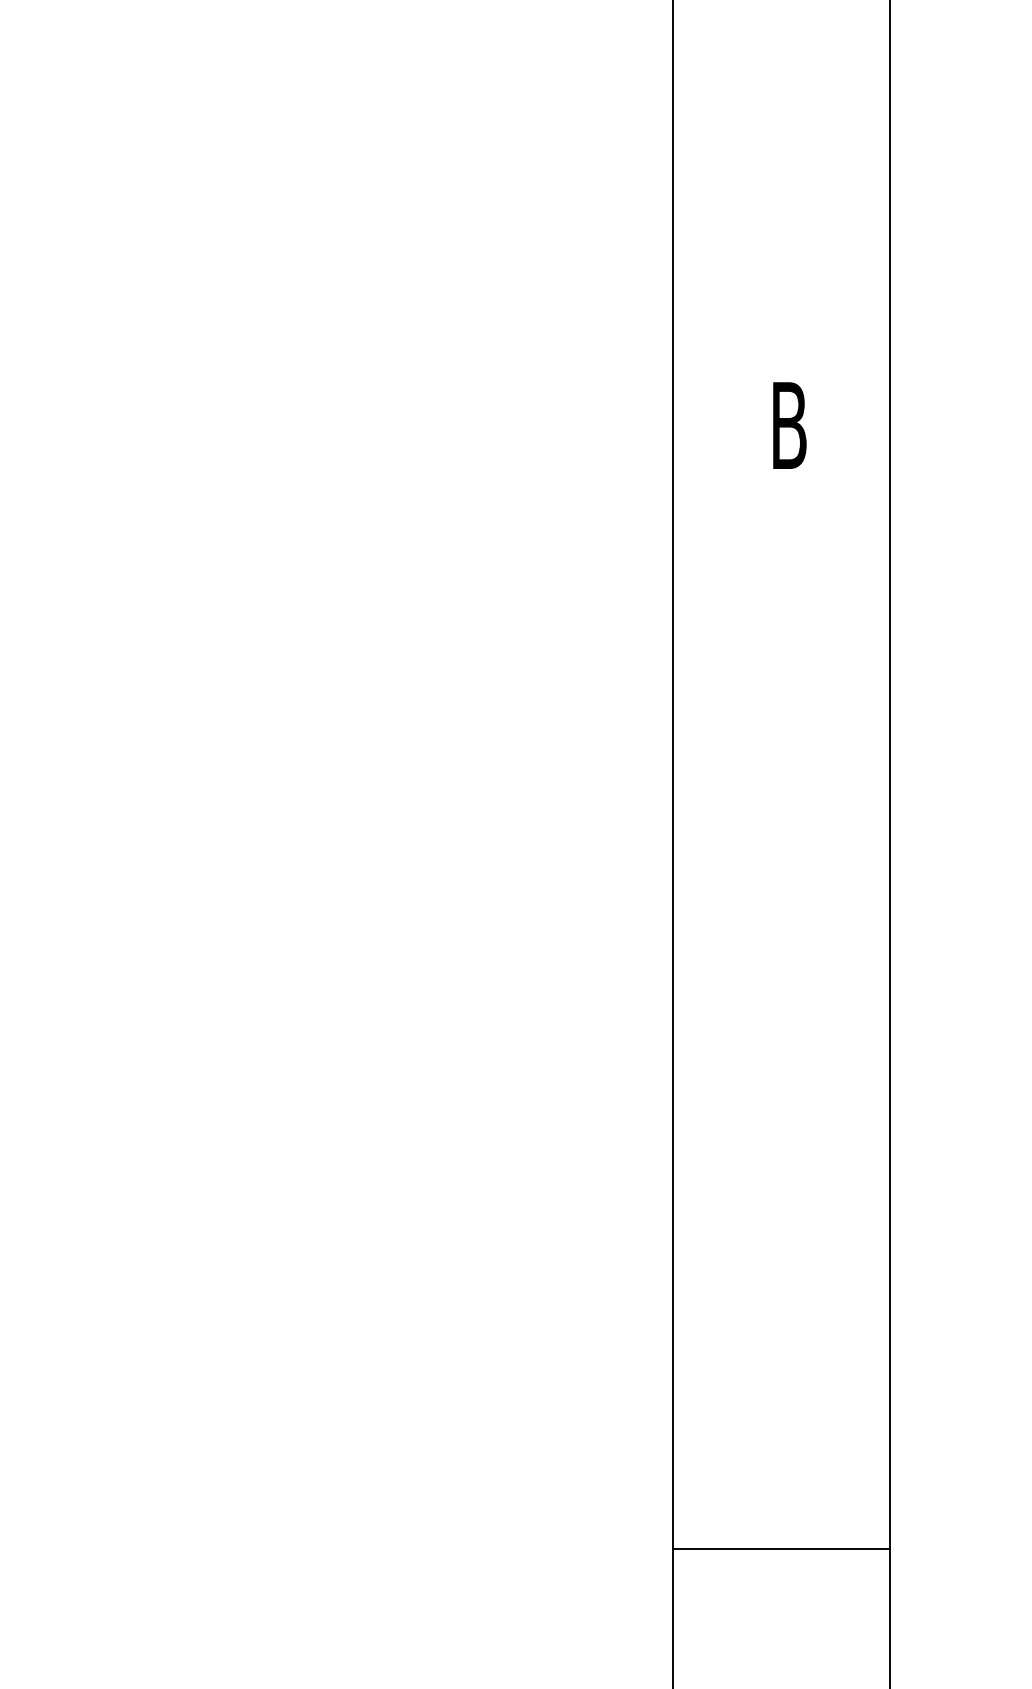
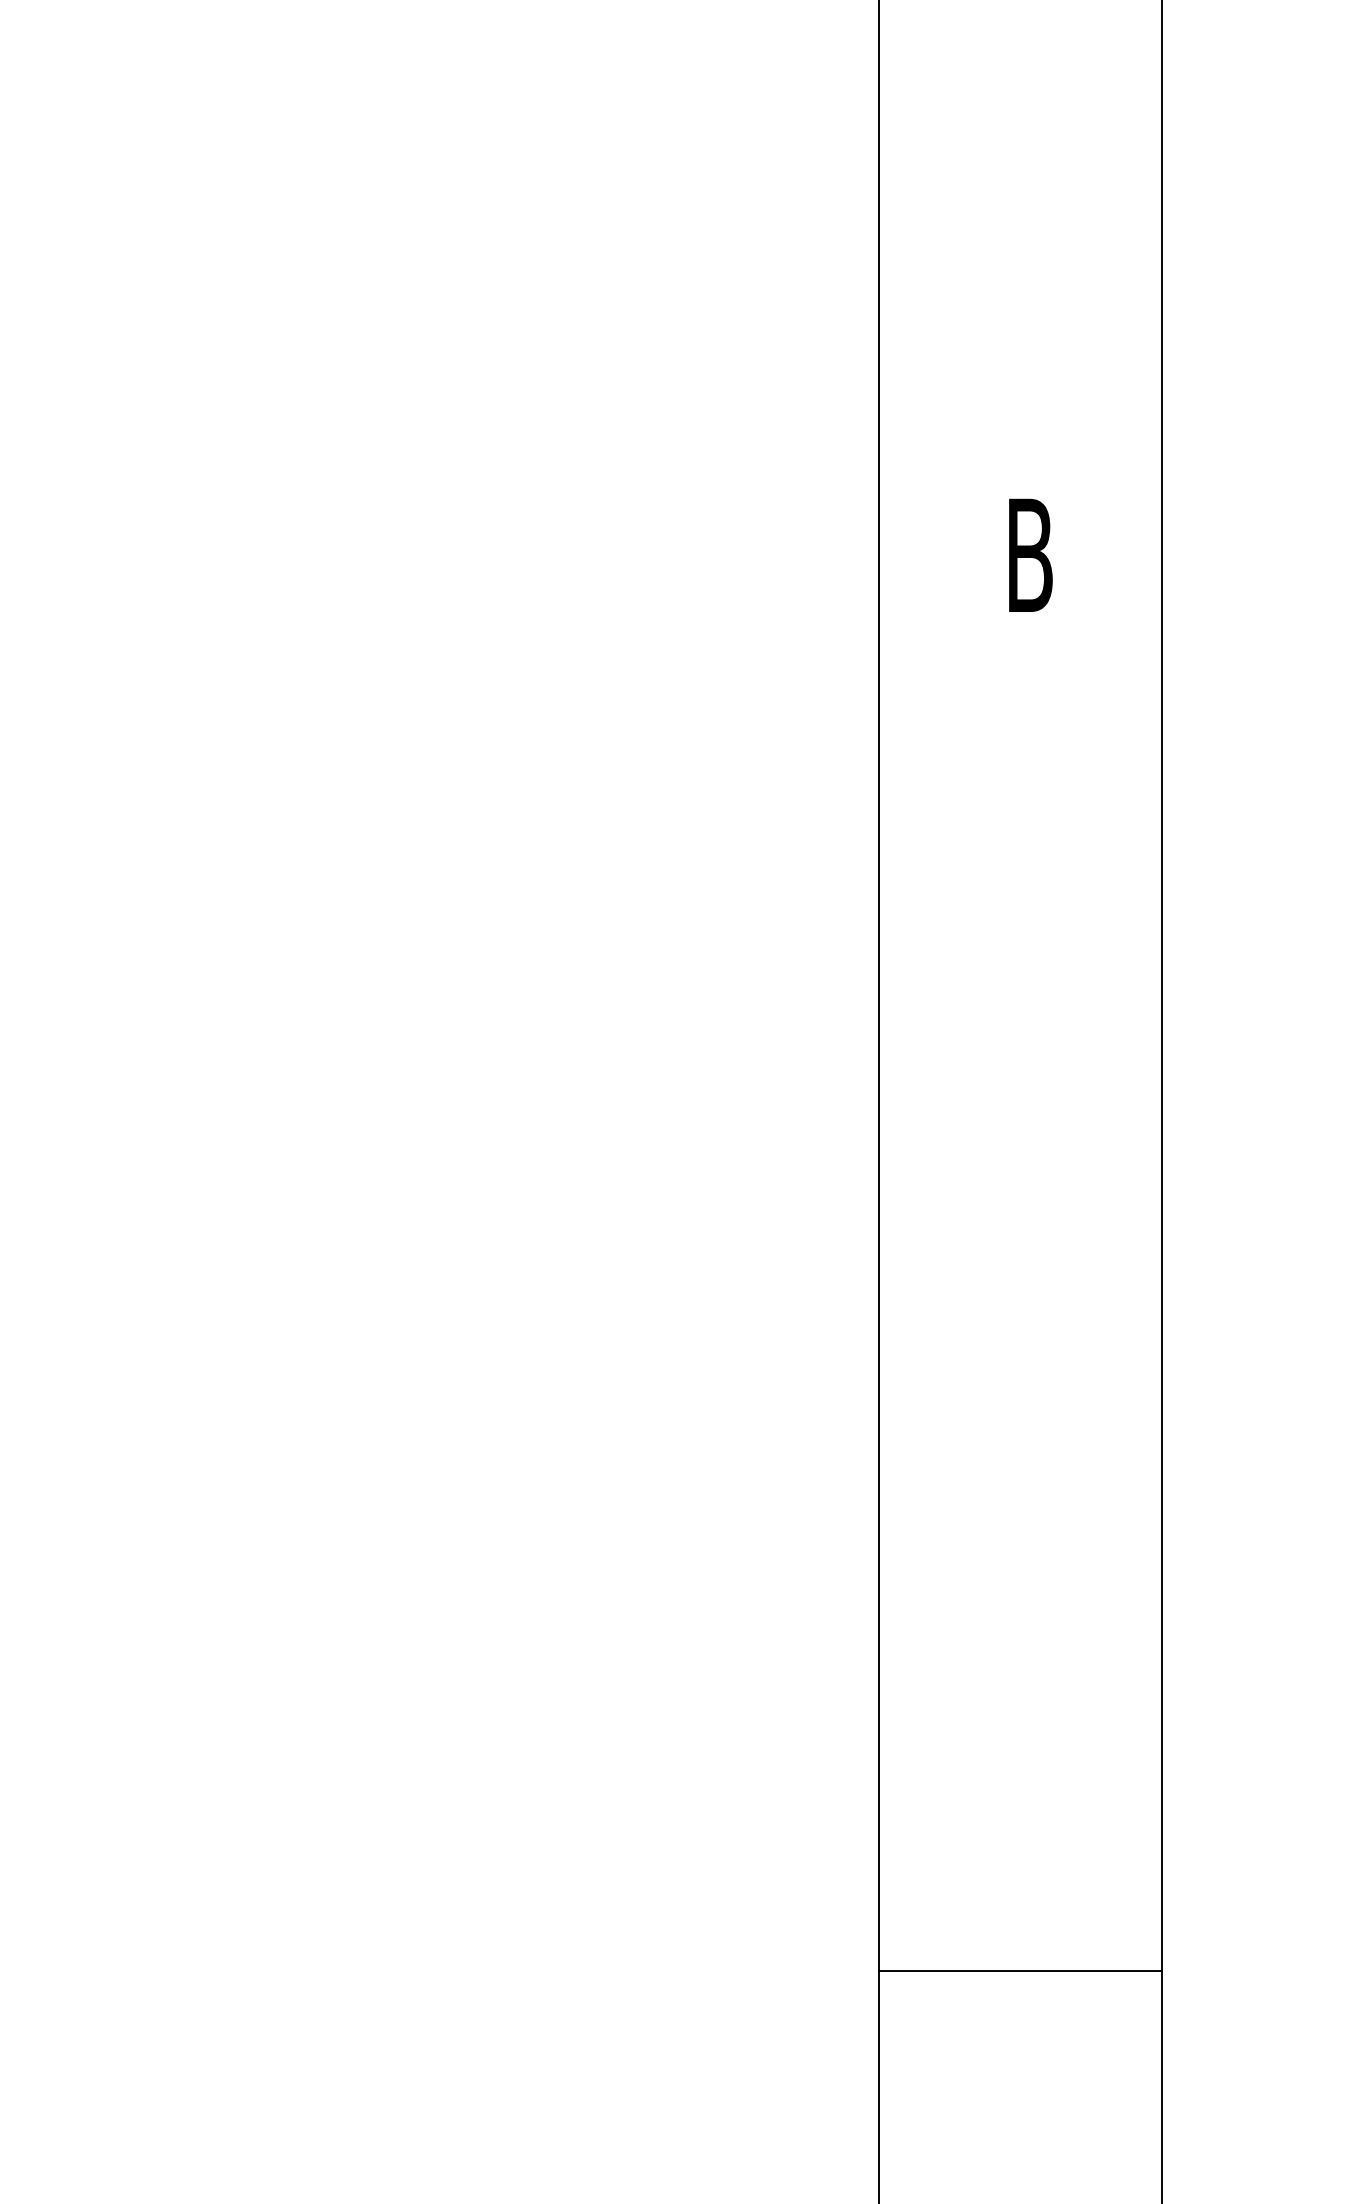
line: (781, 1549) -> (1019, 1971), moved

